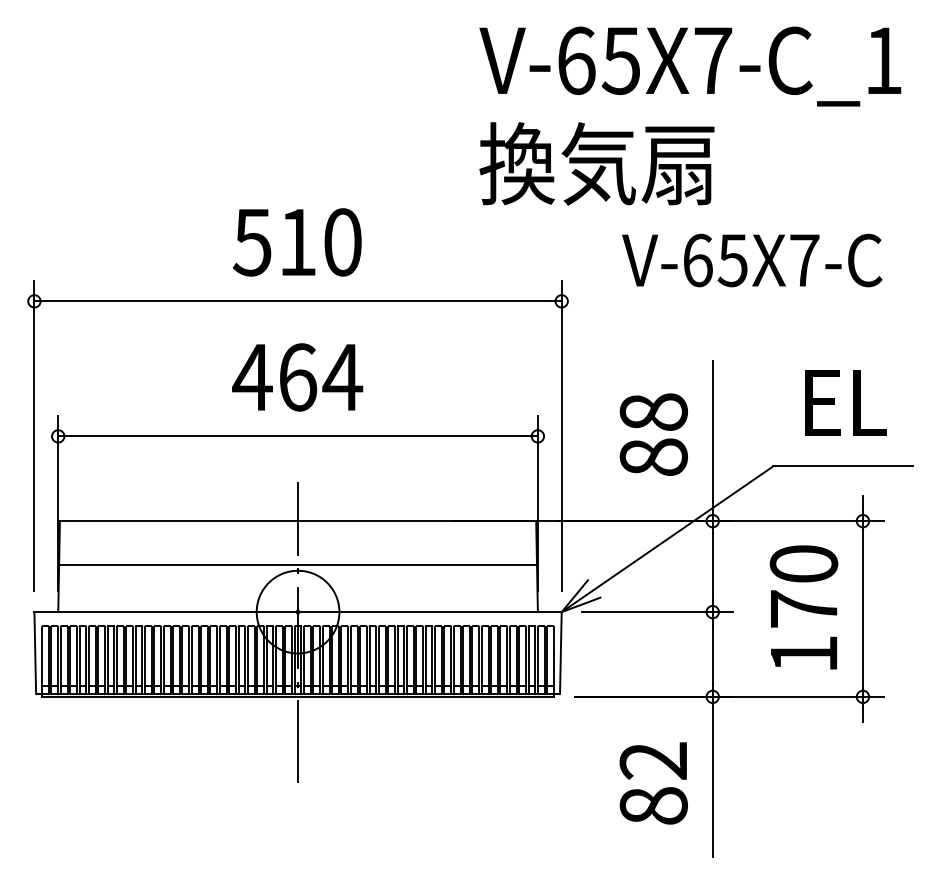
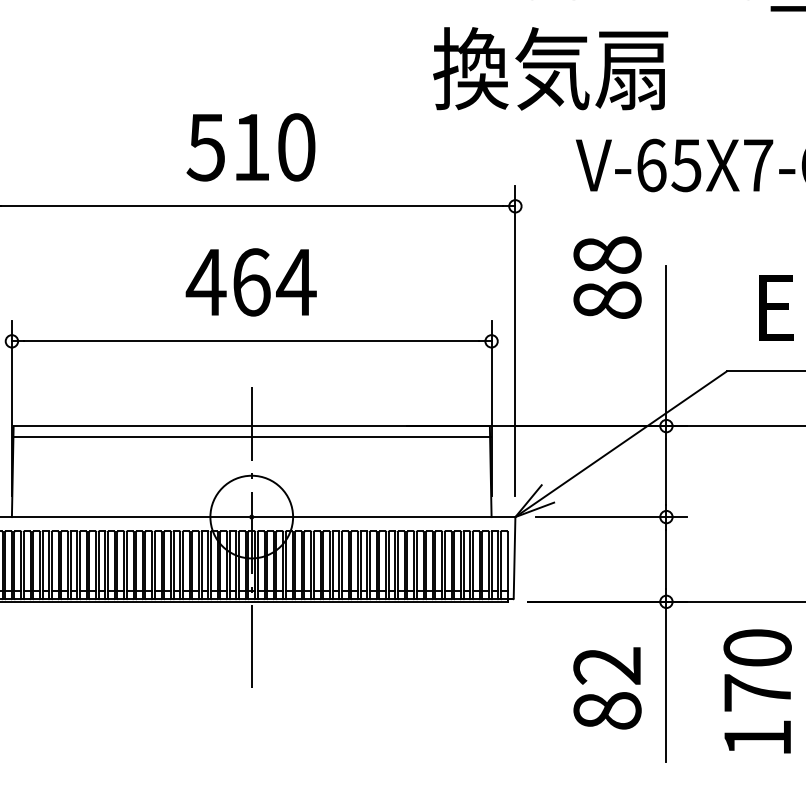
text: (653, 434) -> (607, 277), moved
line: (298, 565) -> (252, 437), moved
text: (803, 607) -> (757, 691), moved

